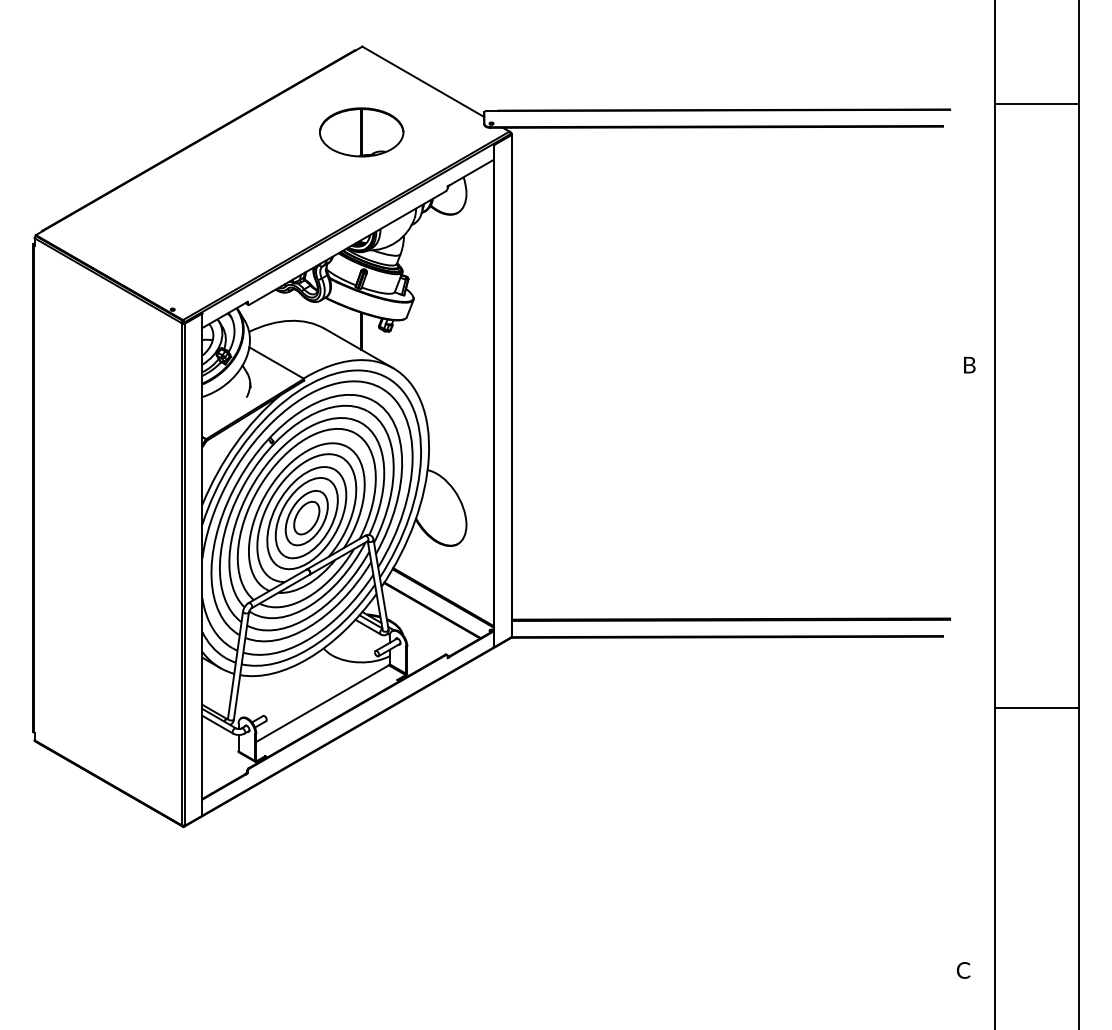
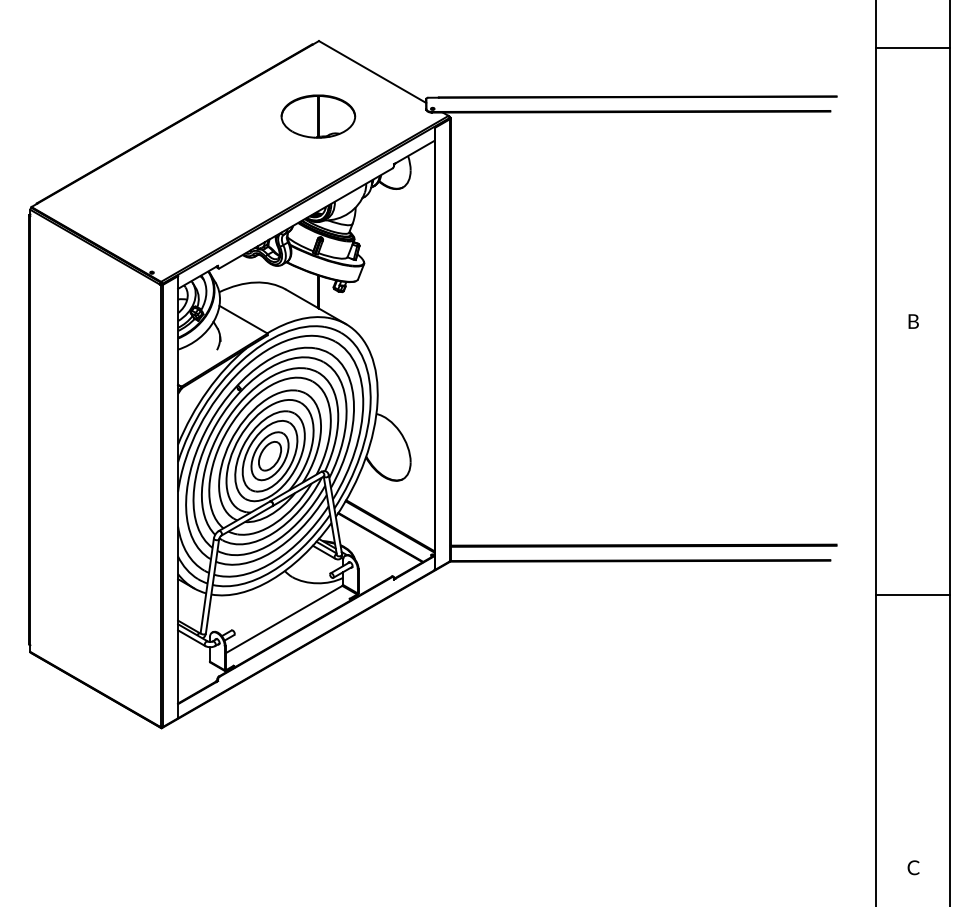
line: (1036, 104) -> (912, 48), moved
text: (969, 364) -> (913, 320), moved
line: (1036, 708) -> (912, 594), moved
text: (963, 970) -> (913, 867), moved

